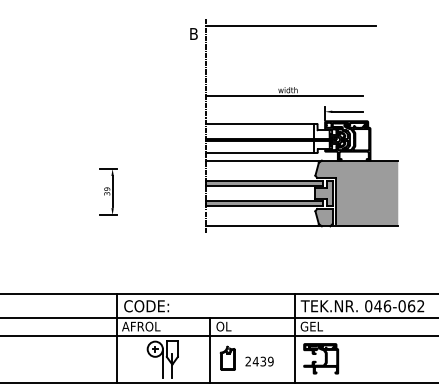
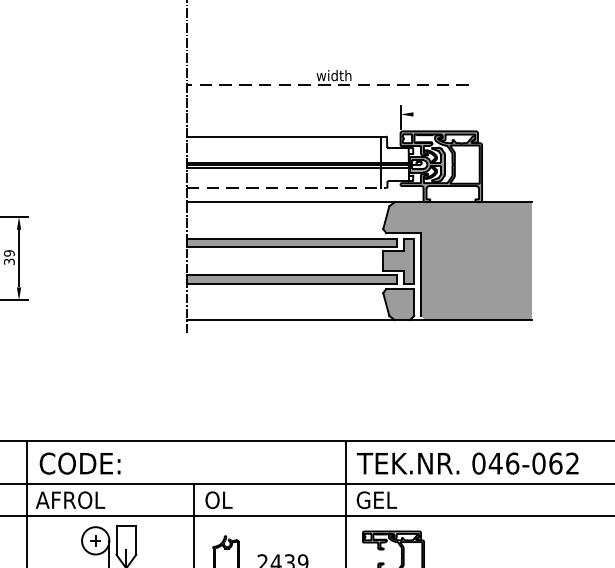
line: (284, 95) -> (327, 85), solid -> dashed
line: (347, 111) -> (440, 113), removed
line: (261, 152) -> (286, 187), solid -> dashed

